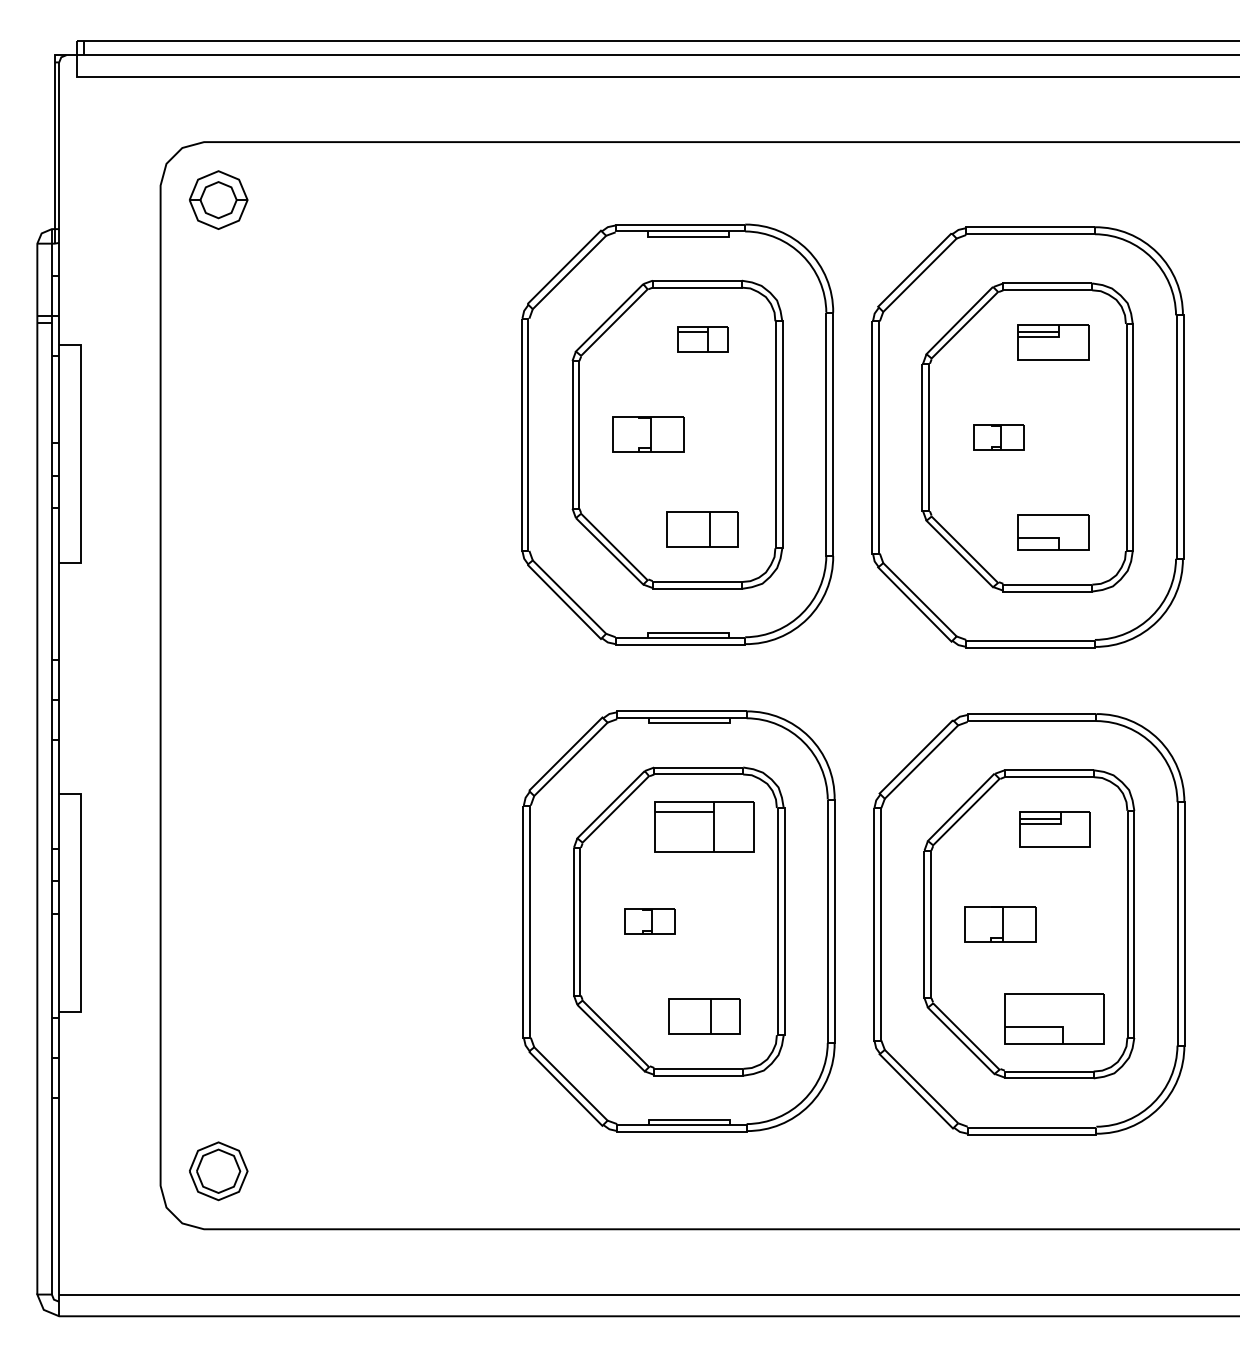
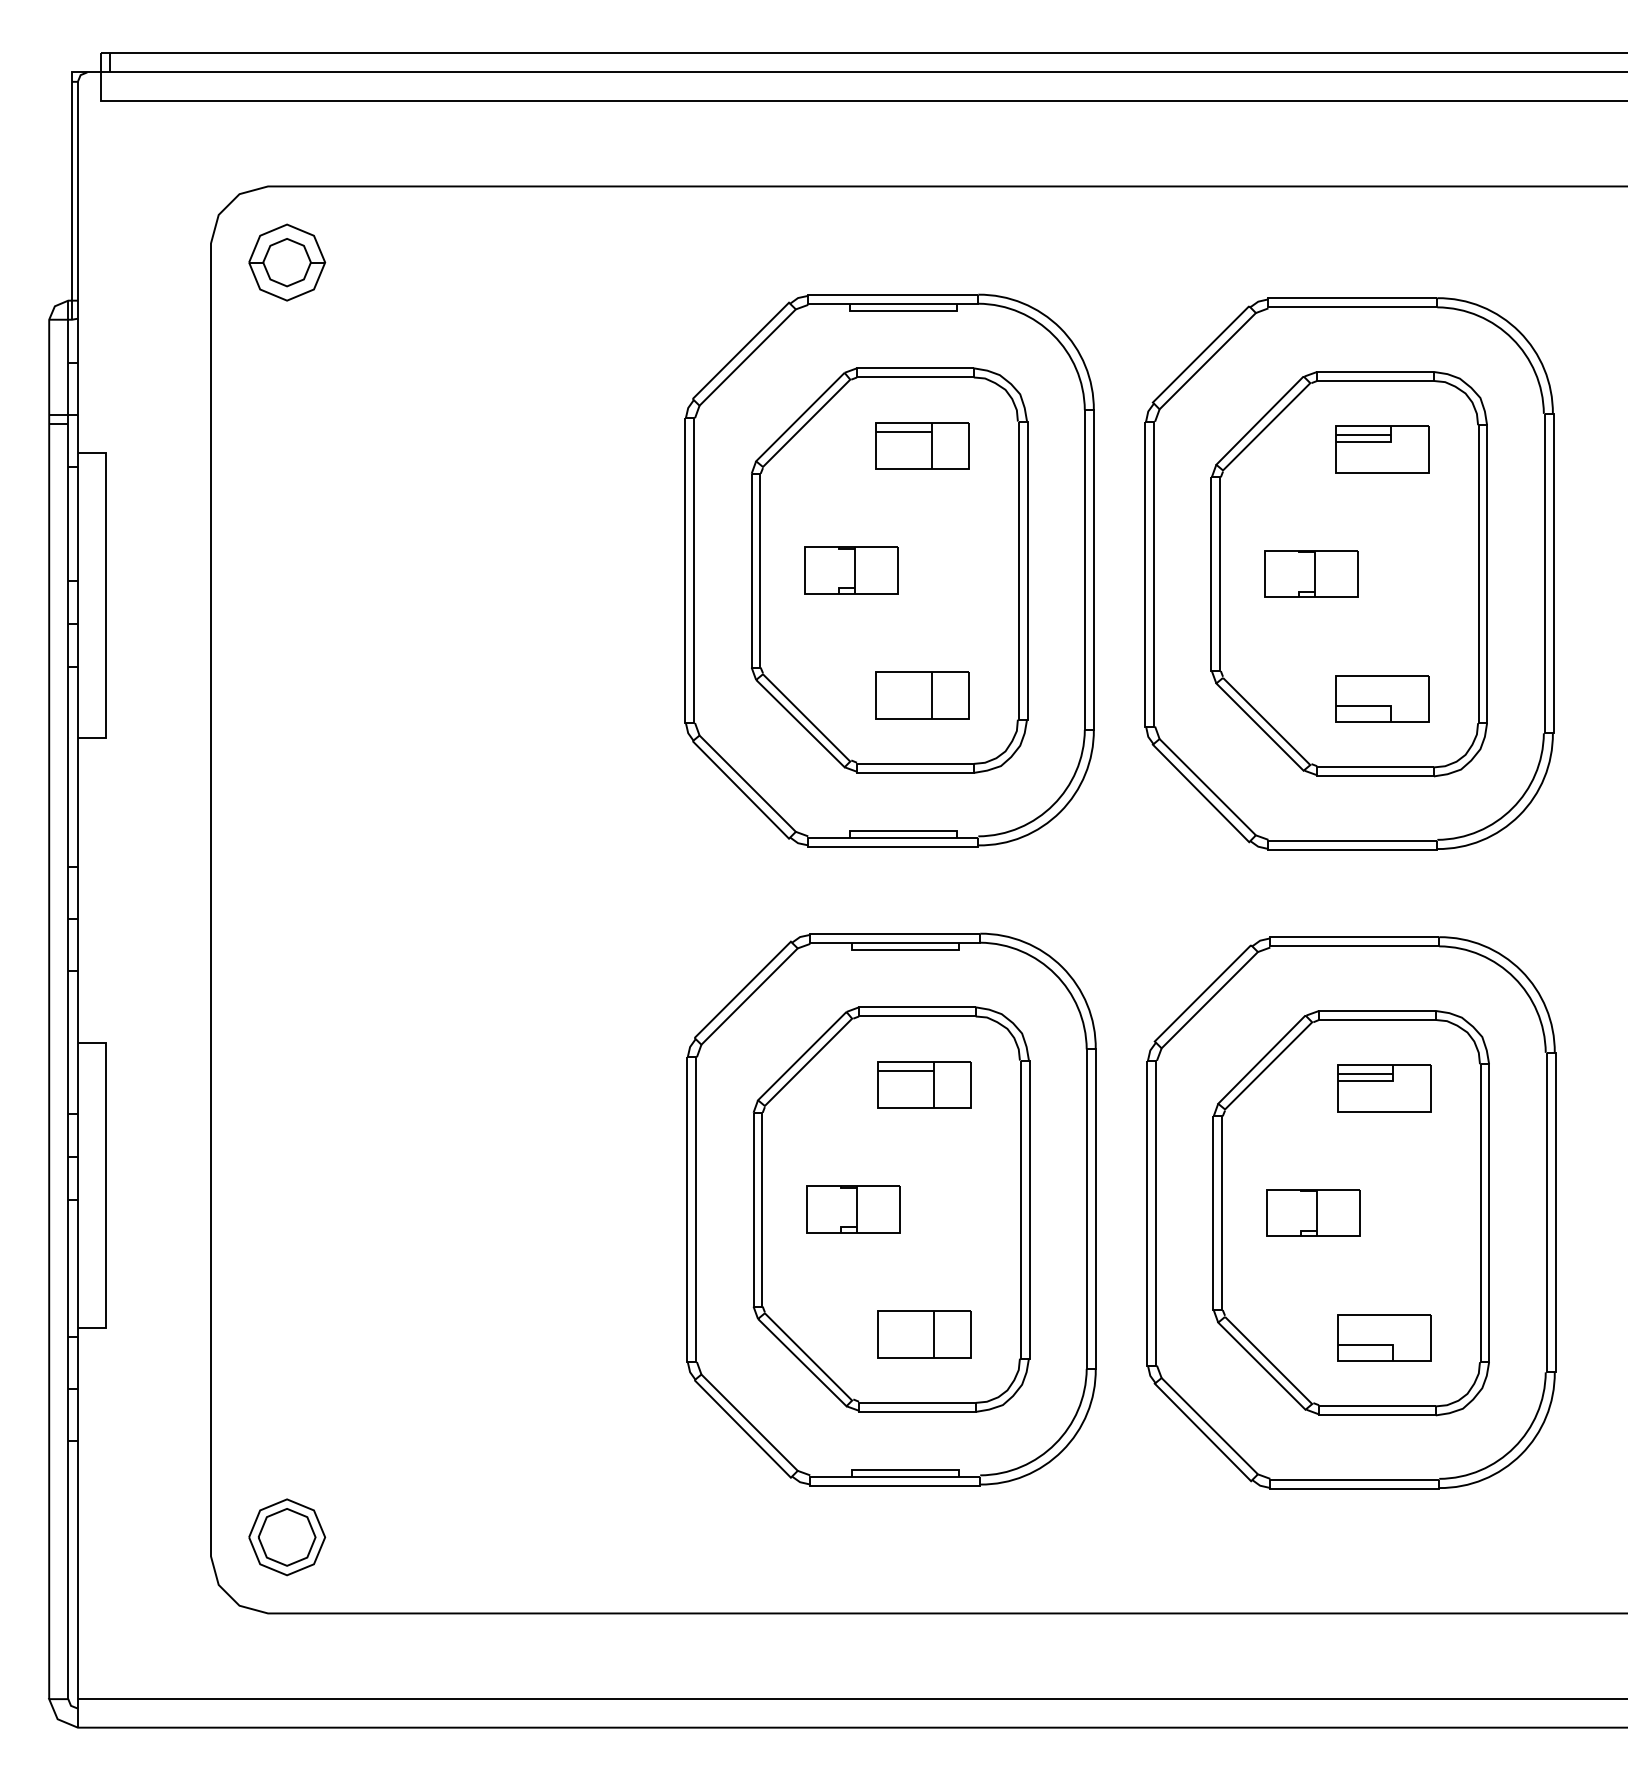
part: (702, 339) -> (922, 445), size x1.43
part: (998, 437) -> (1310, 574), size x1.43
part: (704, 826) -> (924, 1084), size x0.71
part: (649, 921) -> (852, 1209), size x1.43
part: (1054, 1019) -> (1384, 1338), size x0.71

